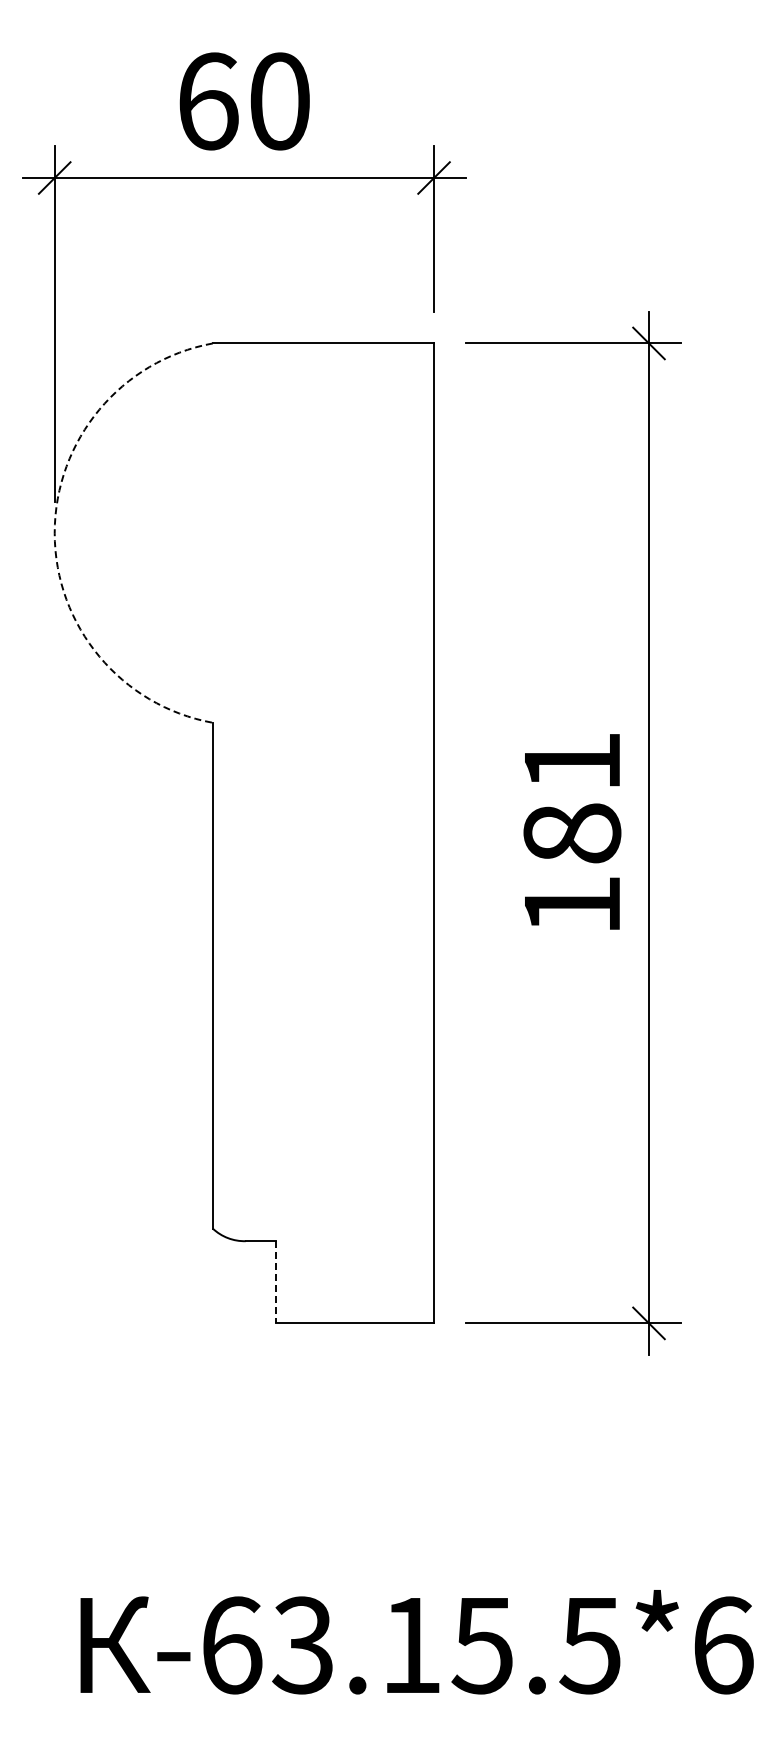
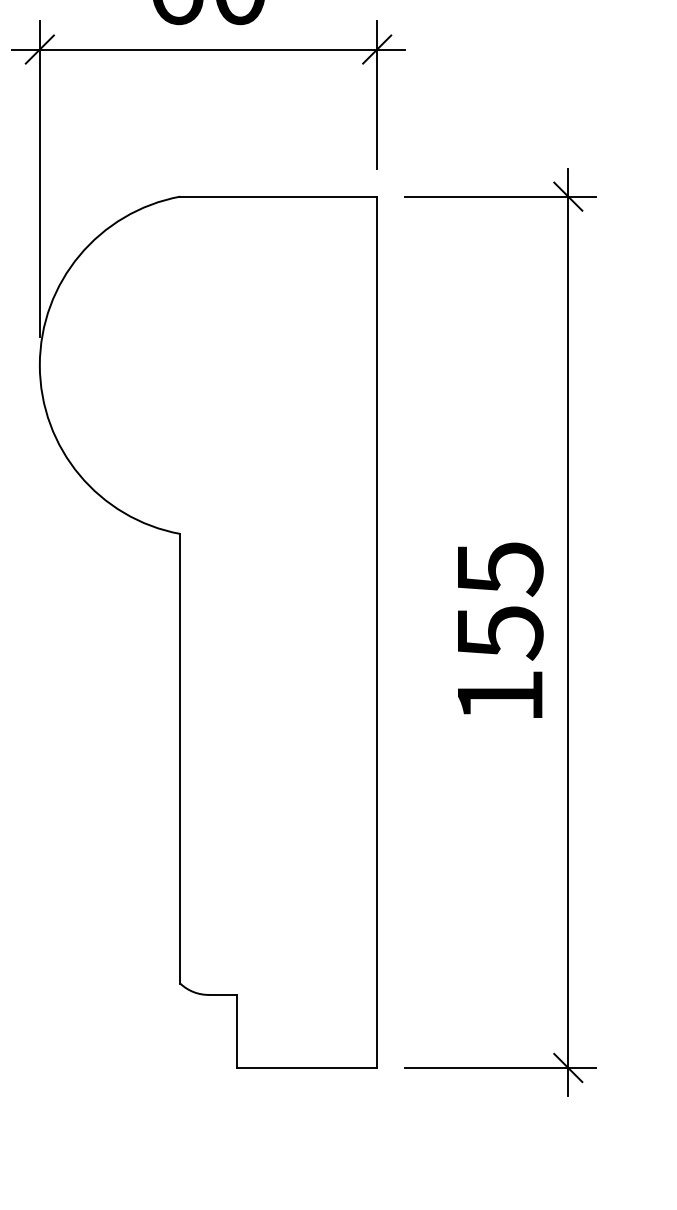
arc: (54, 533) -> (39, 365), dashed -> solid
text: (572, 798) -> (500, 601), 181 -> 155
line: (275, 1282) -> (236, 1031), dashed -> solid

